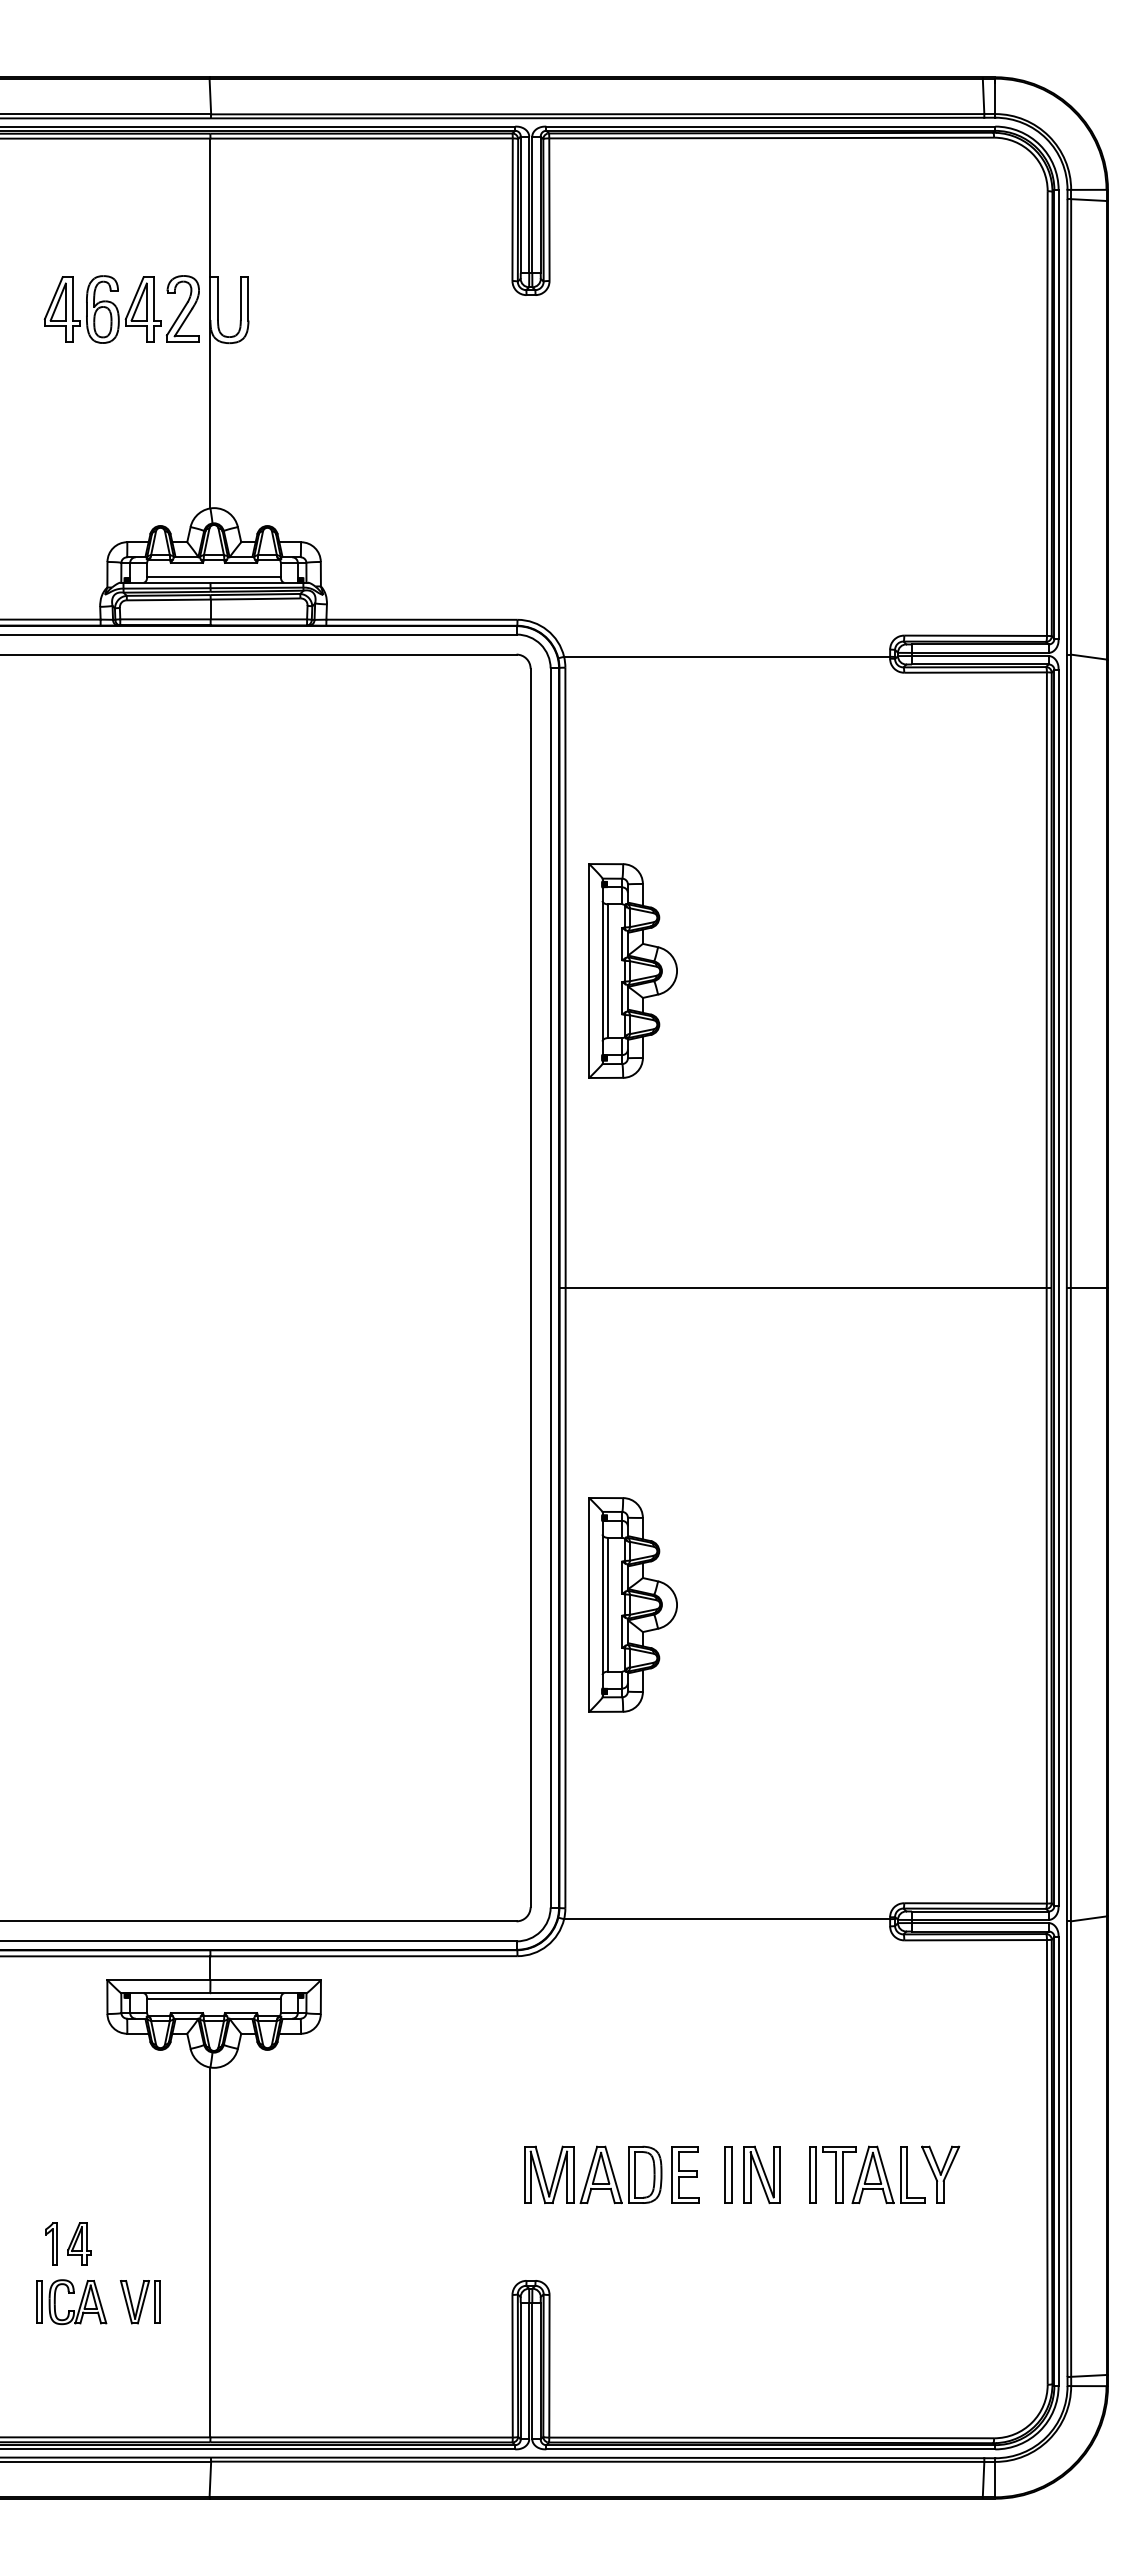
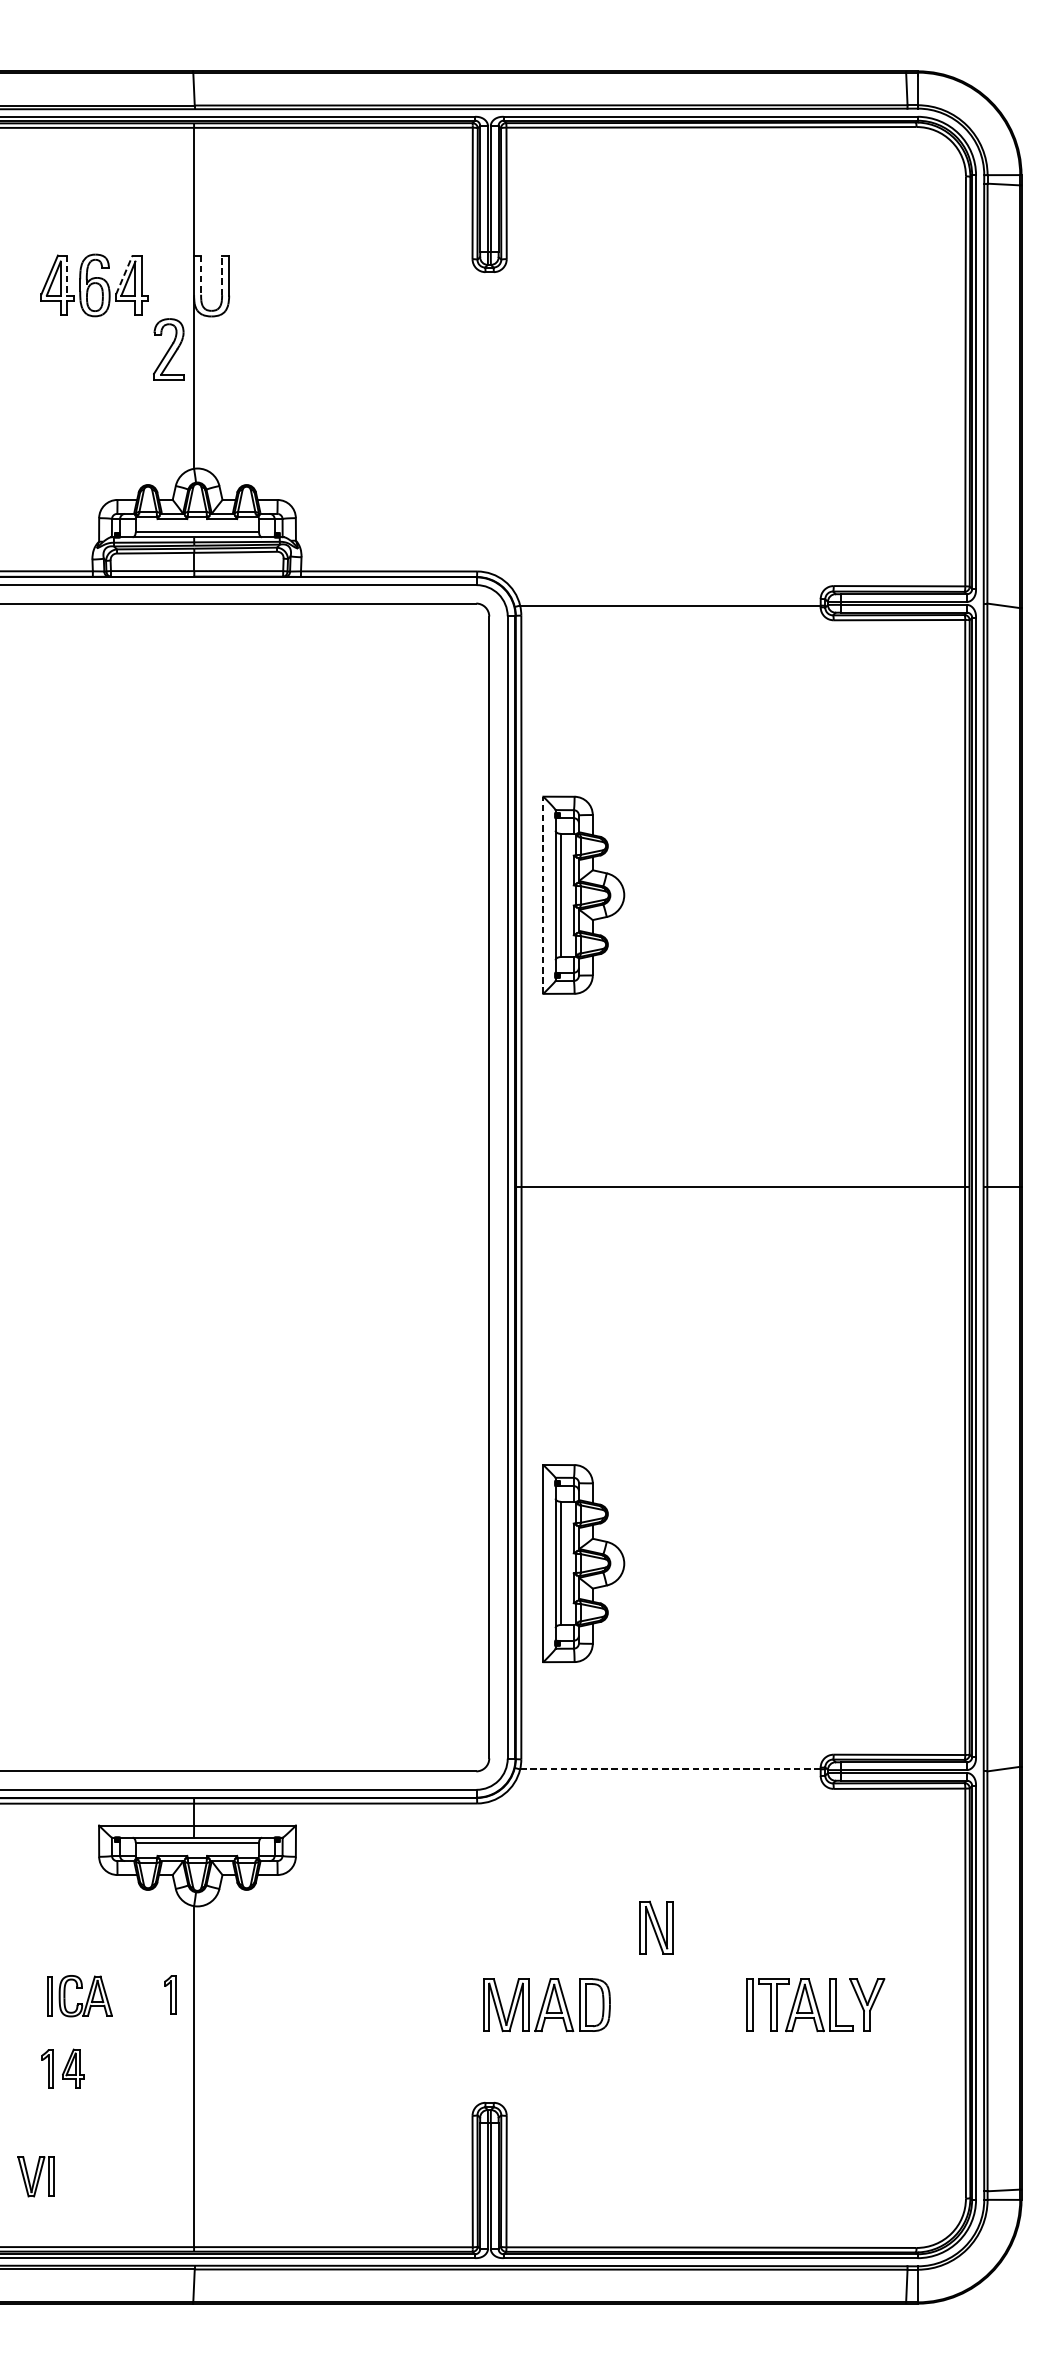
line: (72, 298) -> (66, 275), solid -> dashed
line: (134, 298) -> (124, 275), solid -> dashed
line: (218, 298) -> (201, 275), solid -> dashed
line: (240, 298) -> (221, 275), solid -> dashed
part: (182, 308) -> (168, 349), moved
line: (589, 971) -> (543, 895), solid -> dashed
part: (632, 1604) -> (583, 1563), moved
line: (726, 1919) -> (669, 1769), solid -> dashed
part: (184, 2163) -> (170, 1994), added
part: (685, 2174) -> (632, 2004), removed
part: (728, 2174) -> (671, 2004), removed
part: (761, 2174) -> (656, 1927), moved
part: (139, 2302) -> (35, 2177), moved
part: (71, 2310) -> (79, 2003), moved

